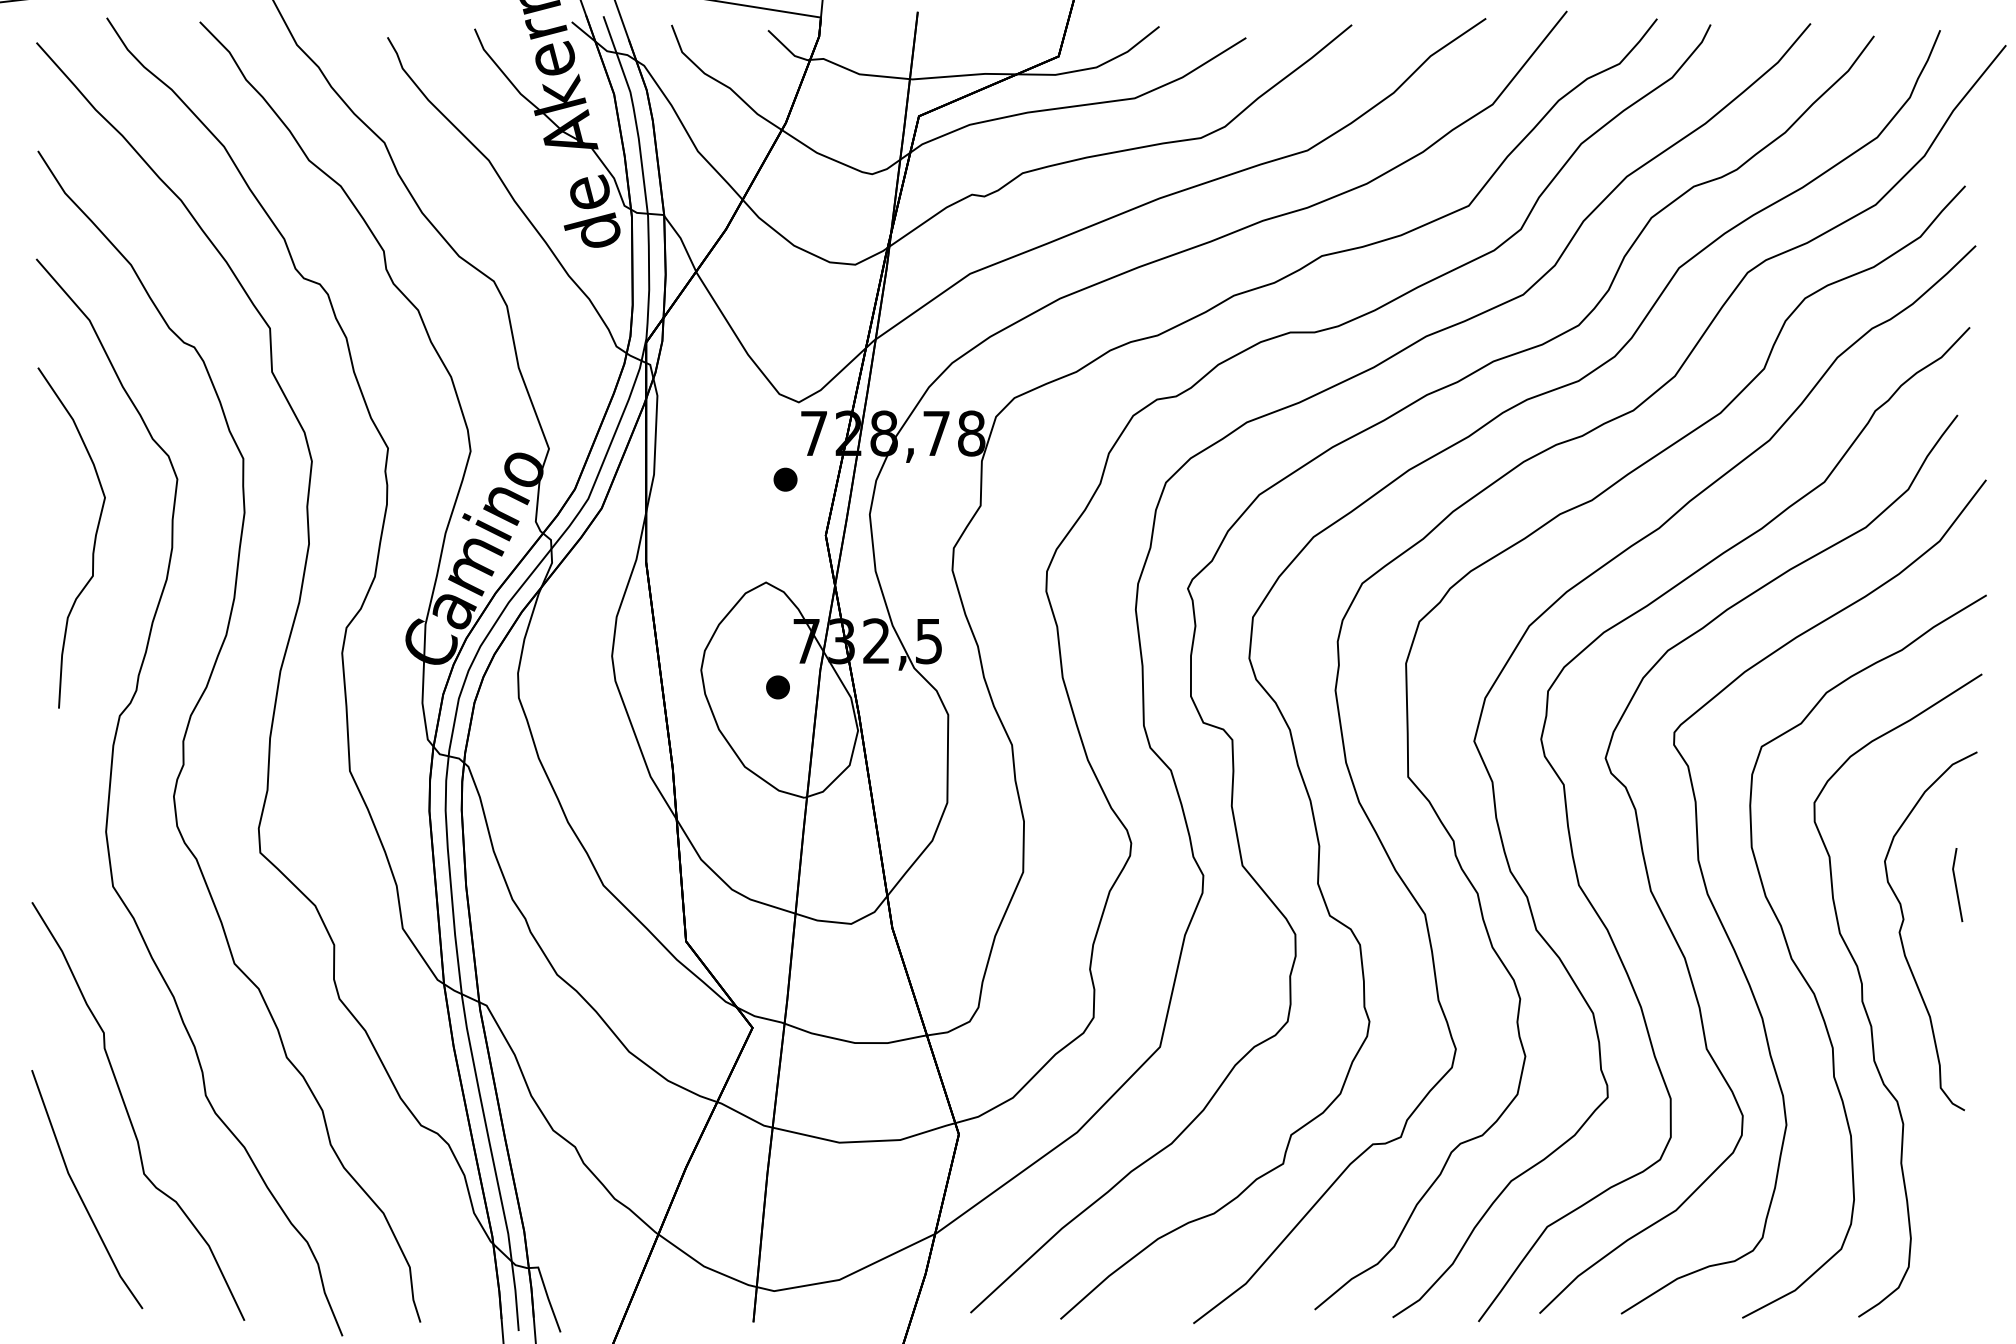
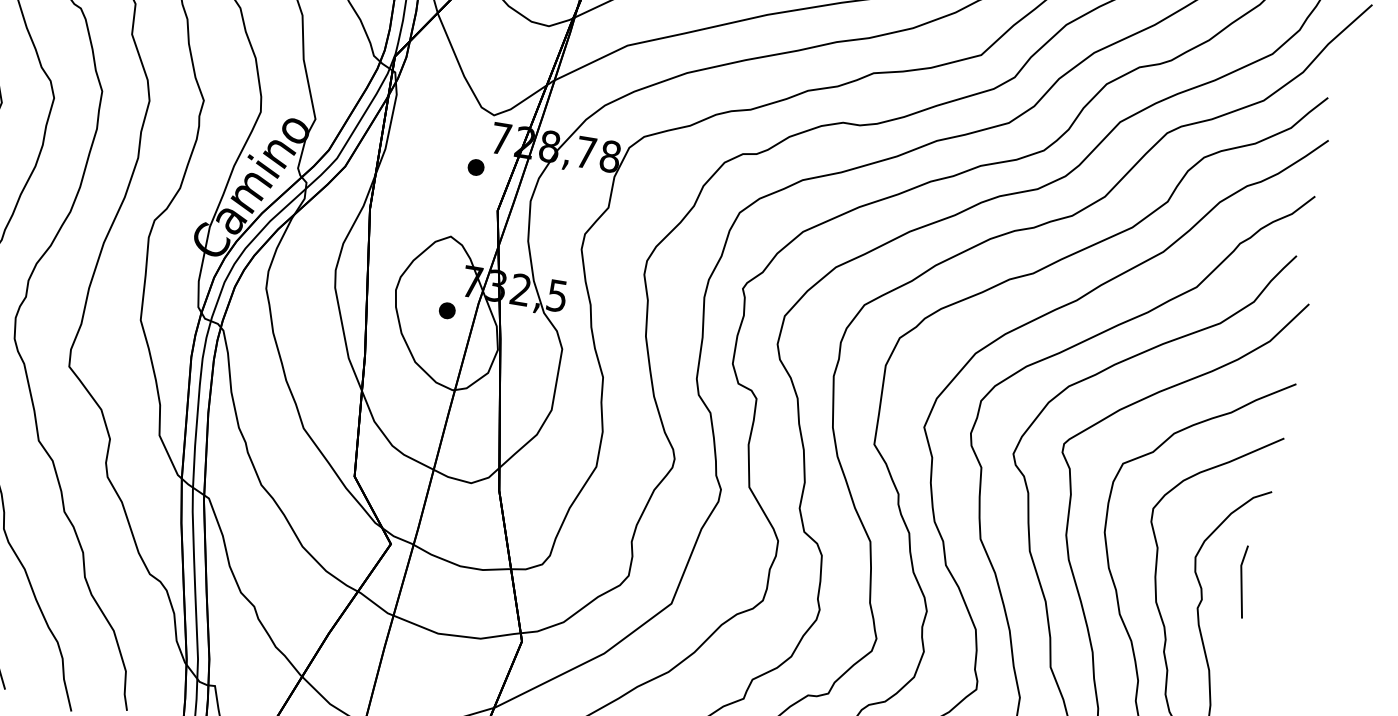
part: (1957, 885) -> (1243, 582), size x1.4

